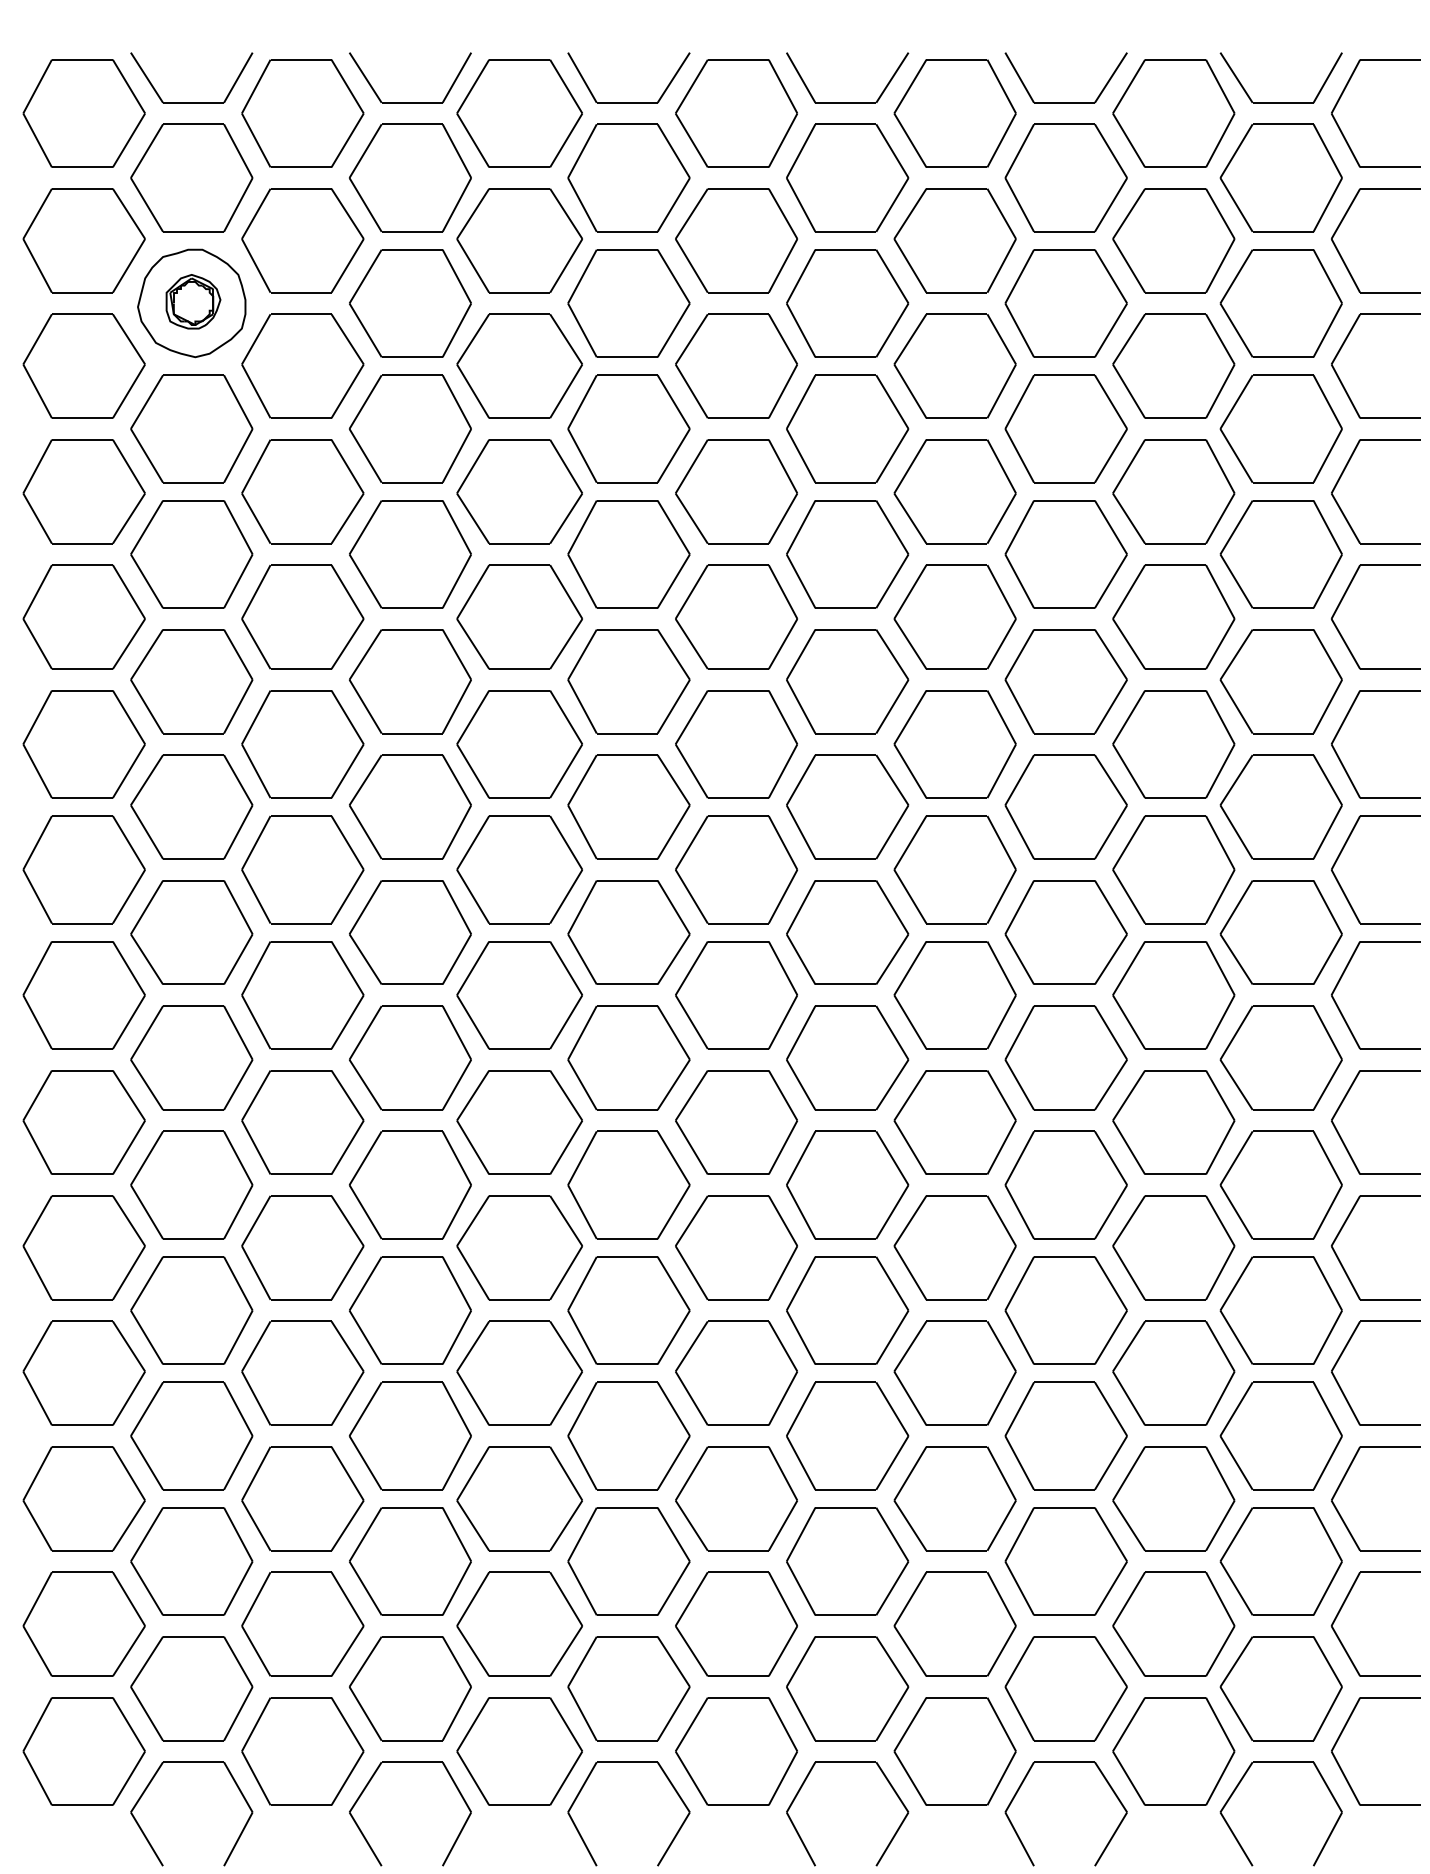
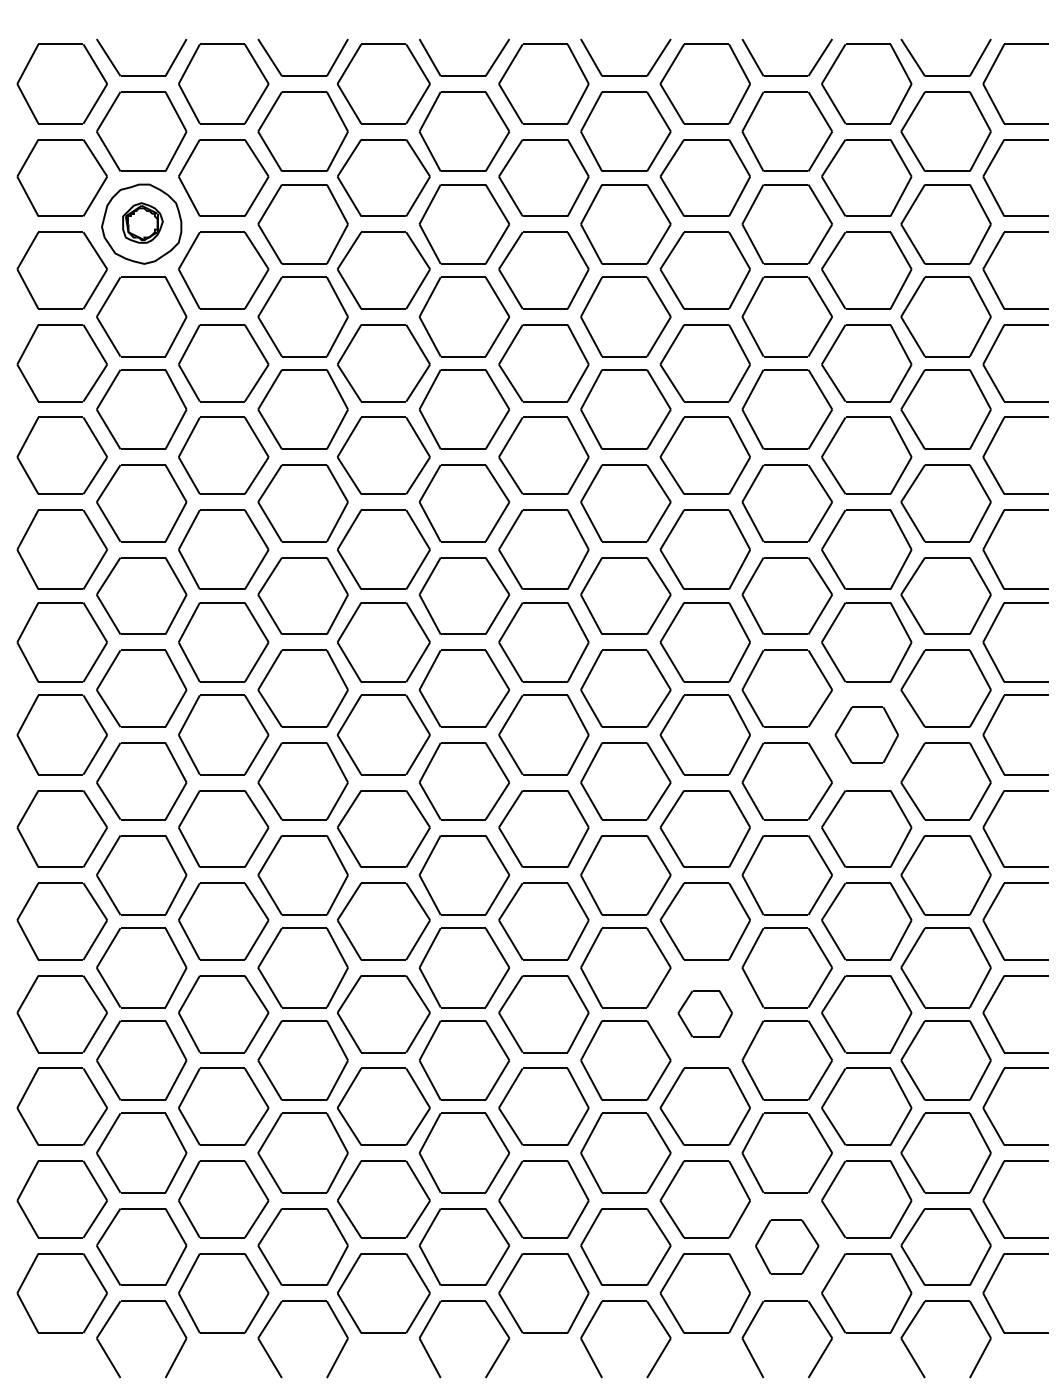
part: (1173, 995) -> (866, 735), size x0.7
part: (954, 1372) -> (704, 1013), size x0.6
part: (1065, 1688) -> (786, 1246), size x0.7

